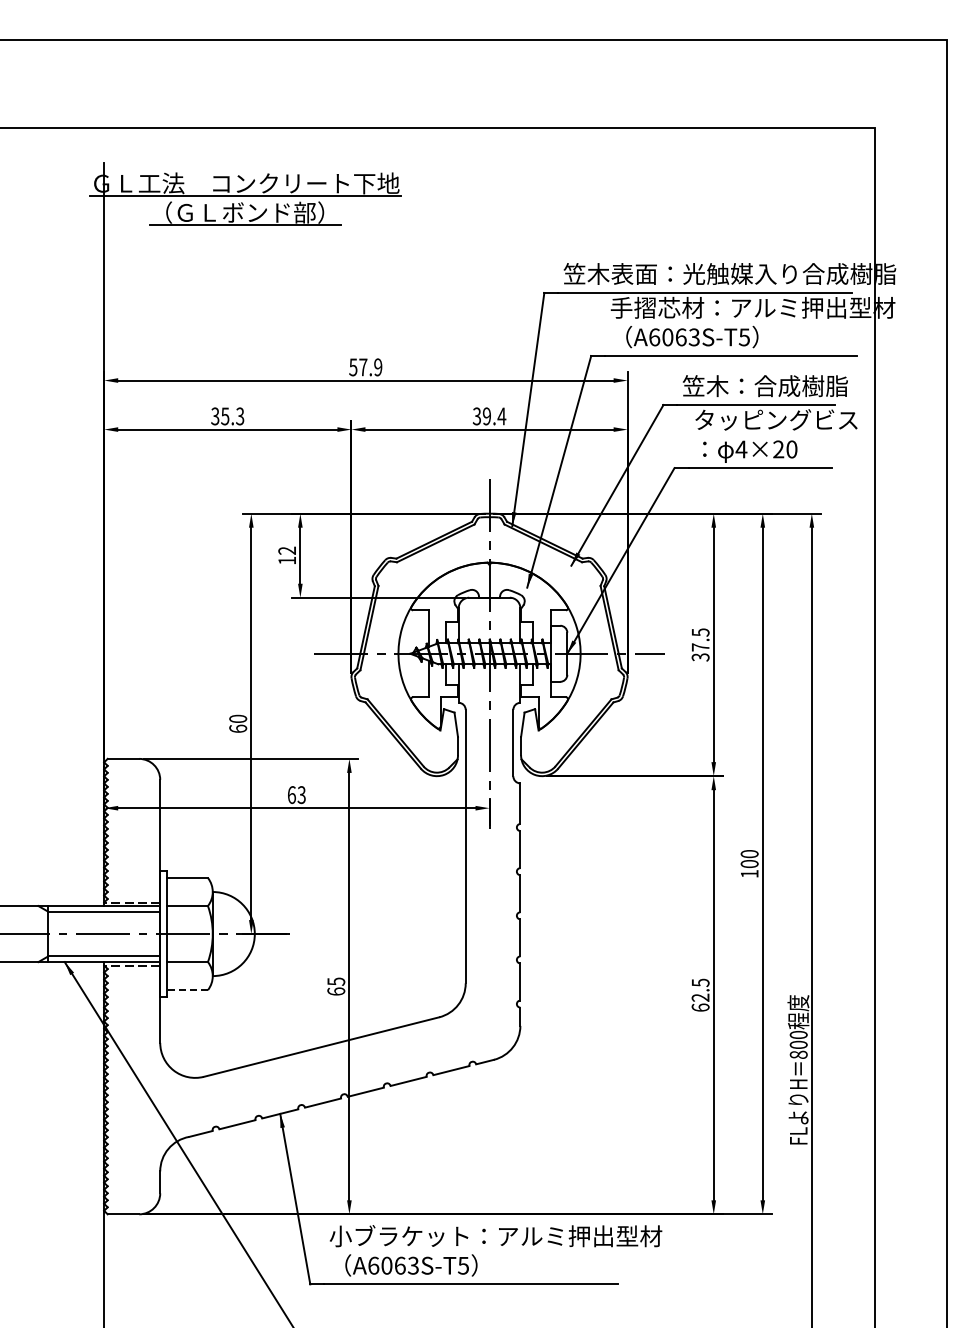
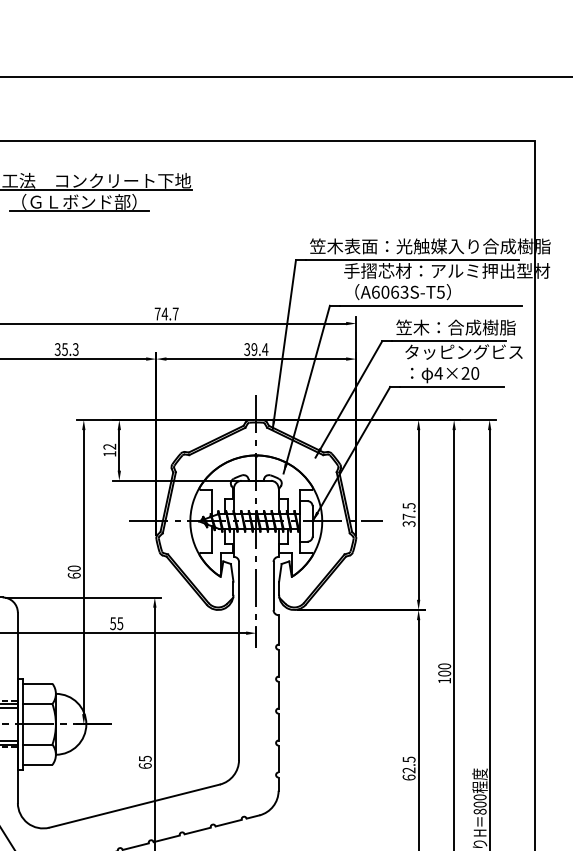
text: (365, 367) -> (166, 314), 57.9 -> 74.7
text: (296, 794) -> (116, 623), 63 -> 55
line: (187, 990) -> (37, 765), dashed -> solid

